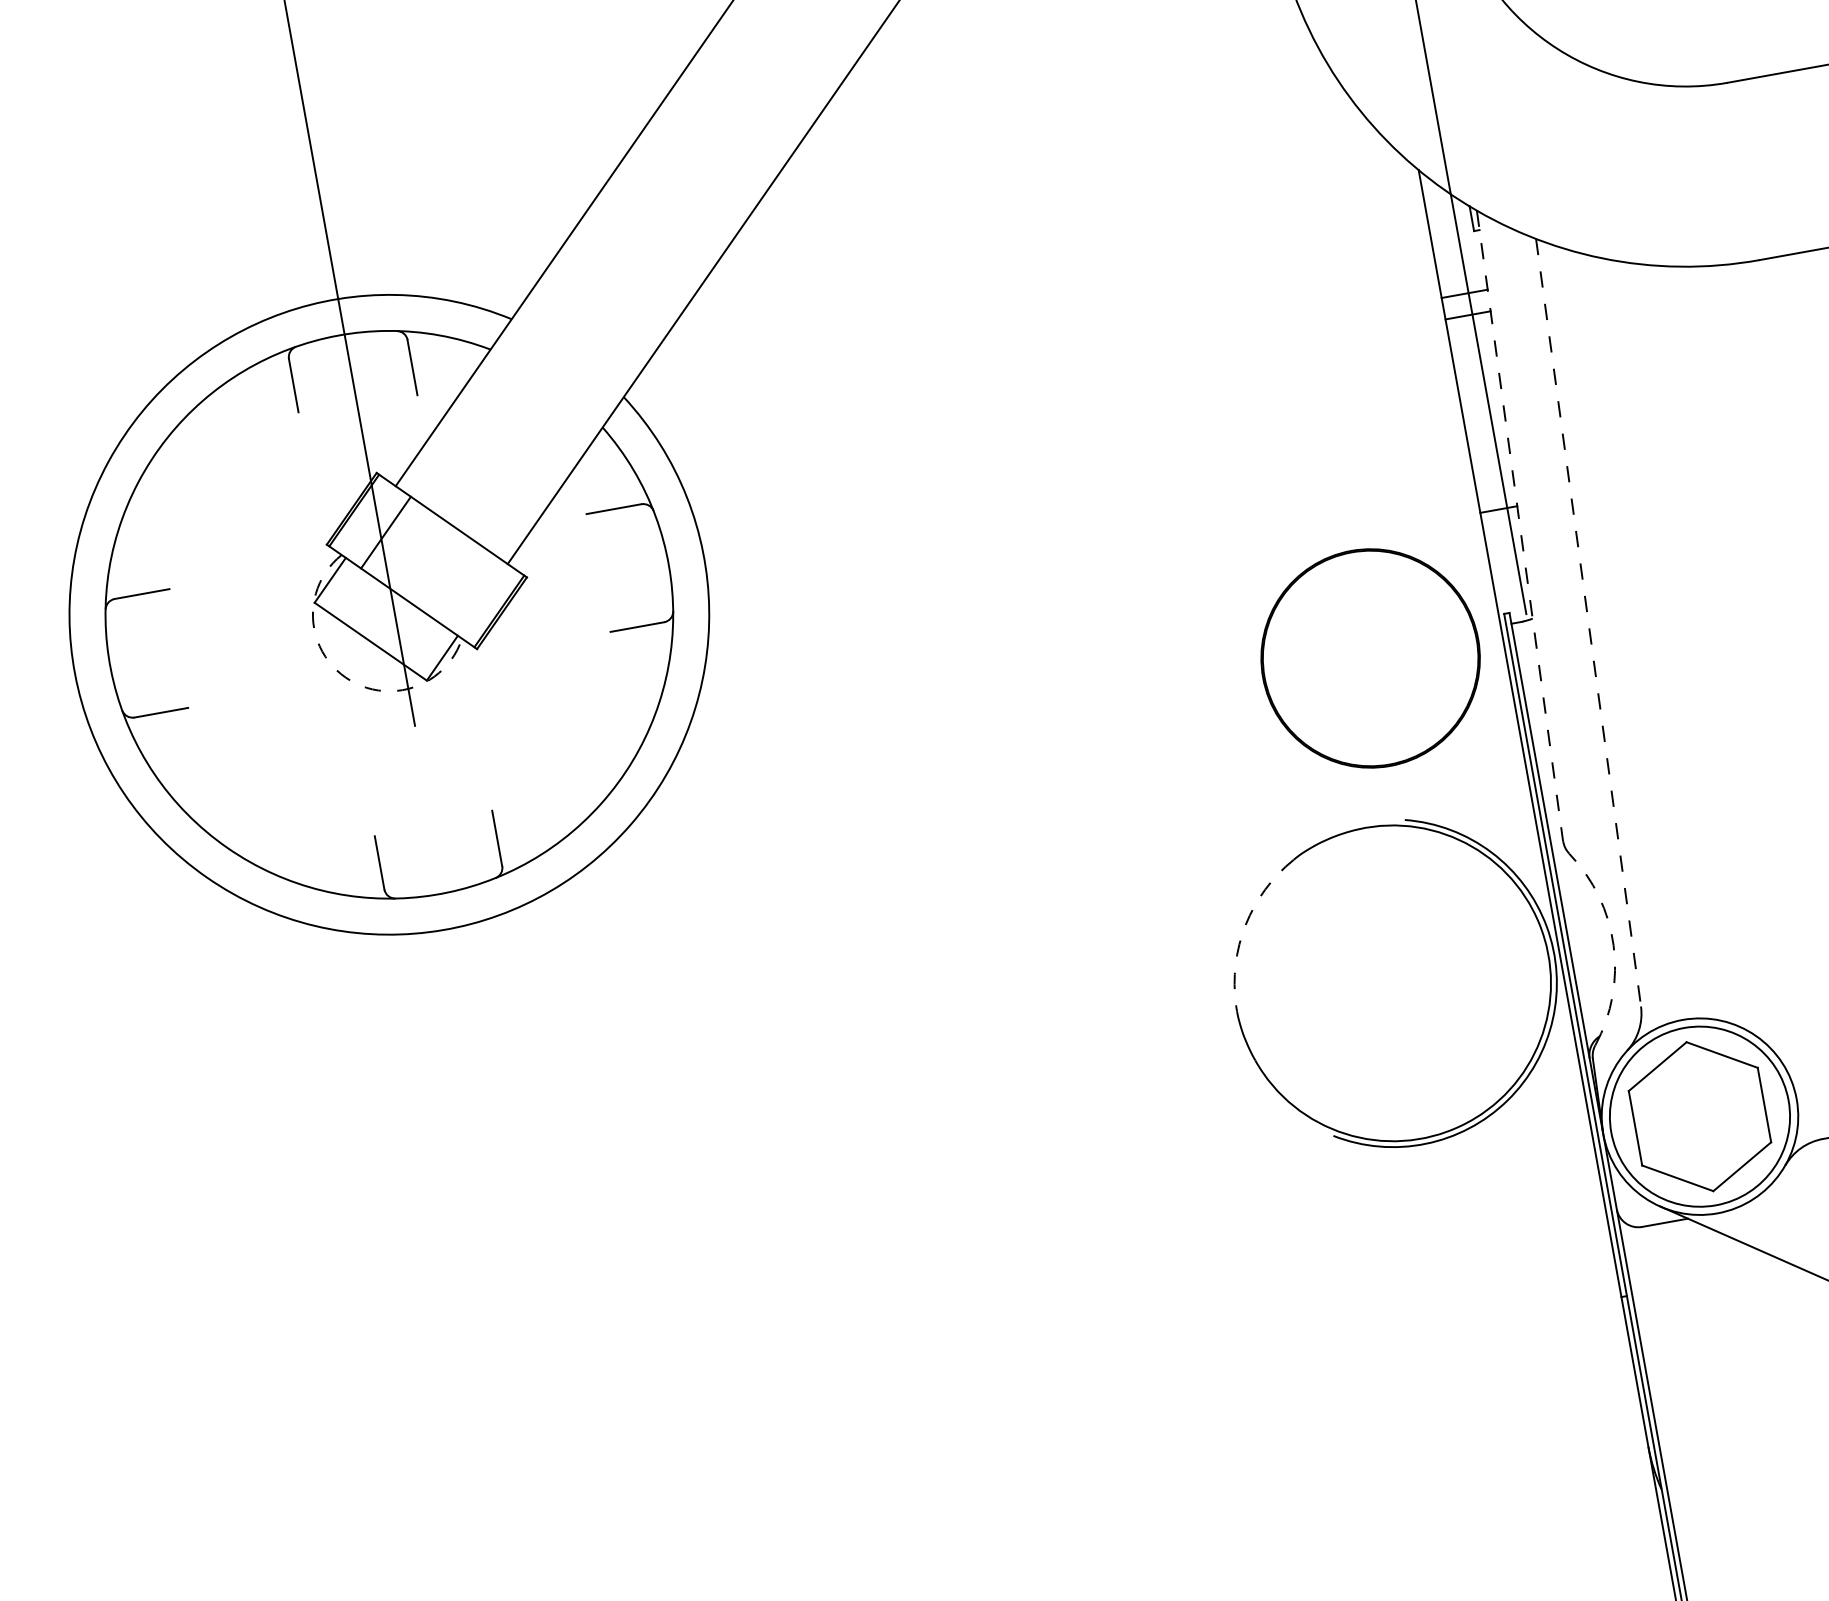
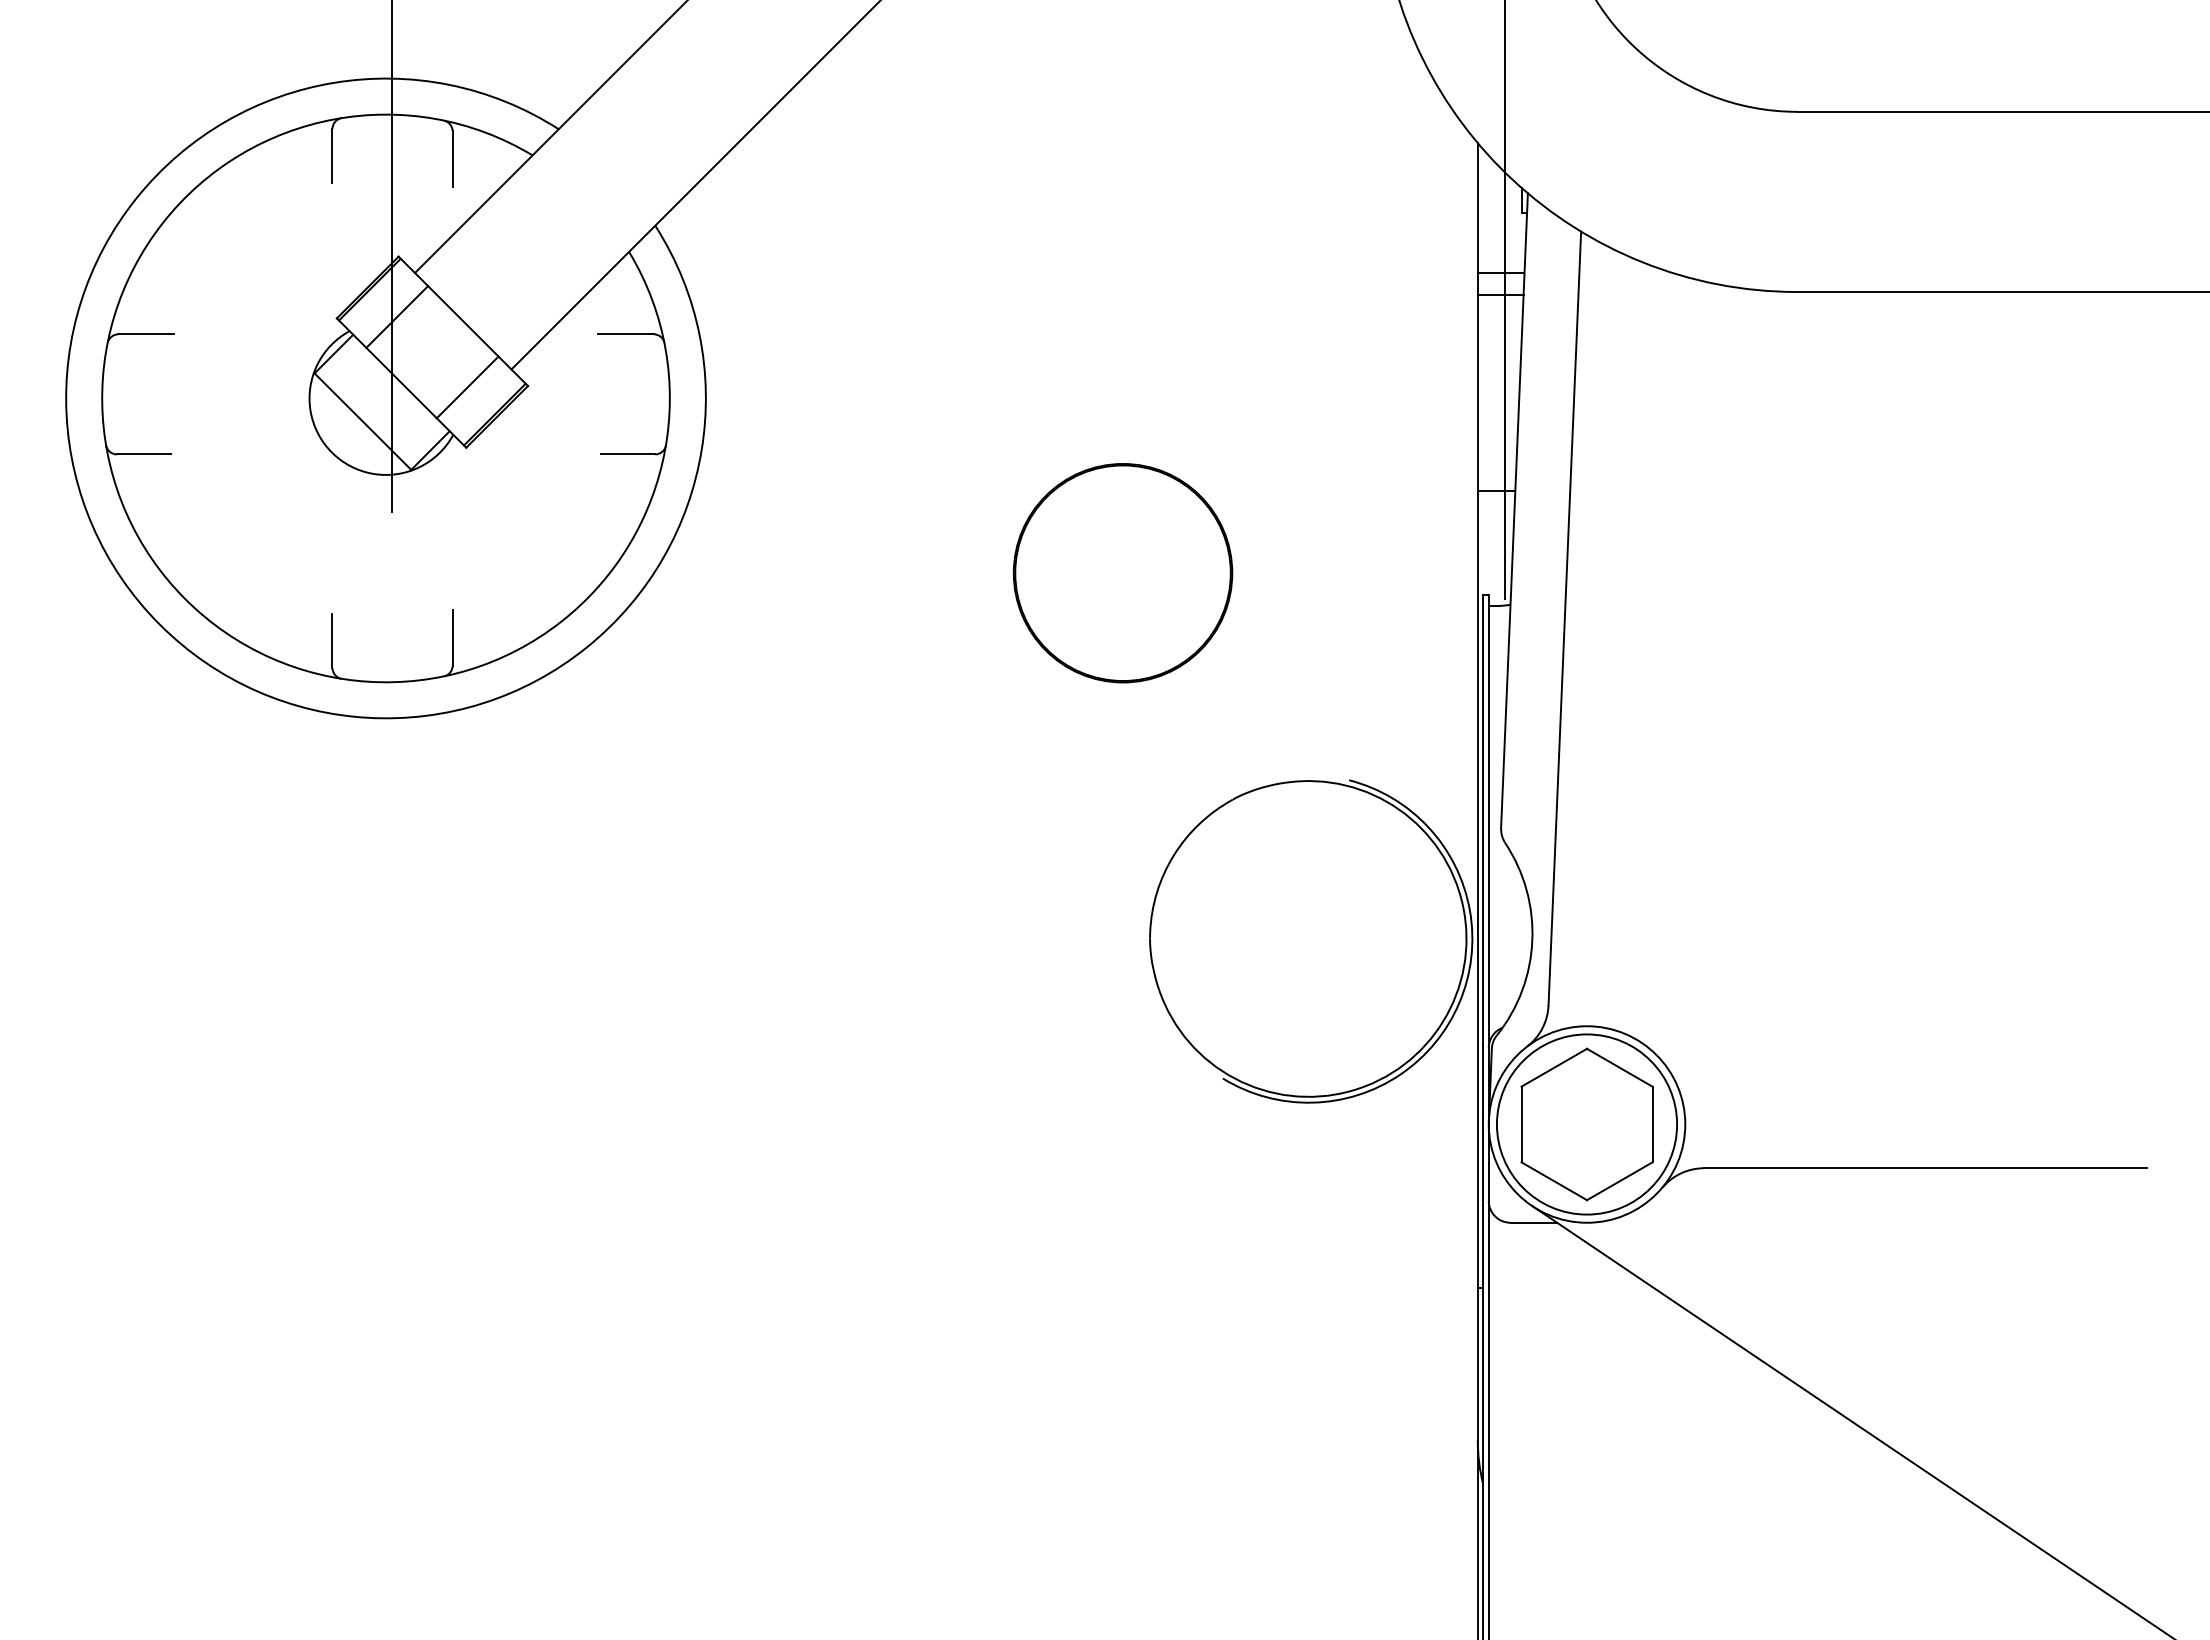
line: (1520, 526) -> (1514, 511), dashed -> solid
line: (467, 589) -> (467, 387), added
line: (1588, 623) -> (1564, 619), dashed -> solid
part: (1370, 658) -> (1122, 573), moved
arc: (345, 677) -> (331, 452), dashed -> solid
arc: (1245, 925) -> (1173, 855), dashed -> solid
arc: (1613, 945) -> (1532, 940), dashed -> solid

